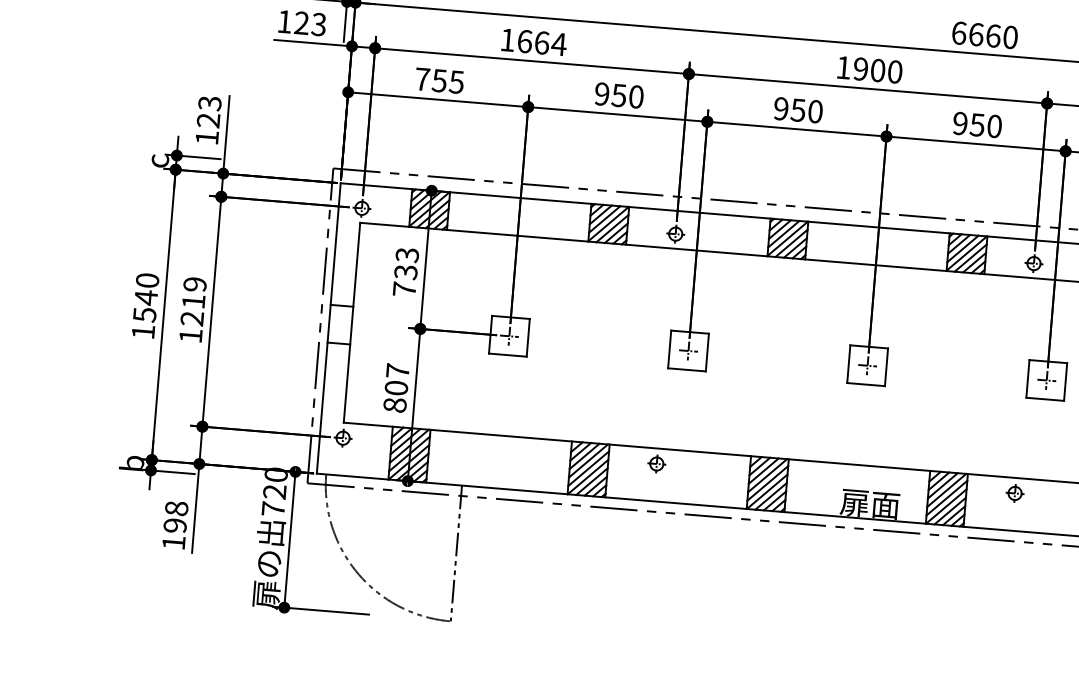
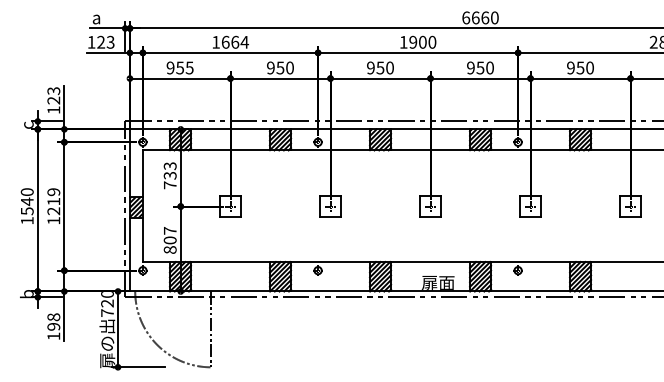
text: (422, 78) -> (170, 67), 755 -> 955
hatch: (339, 324) -> (135, 207), added

